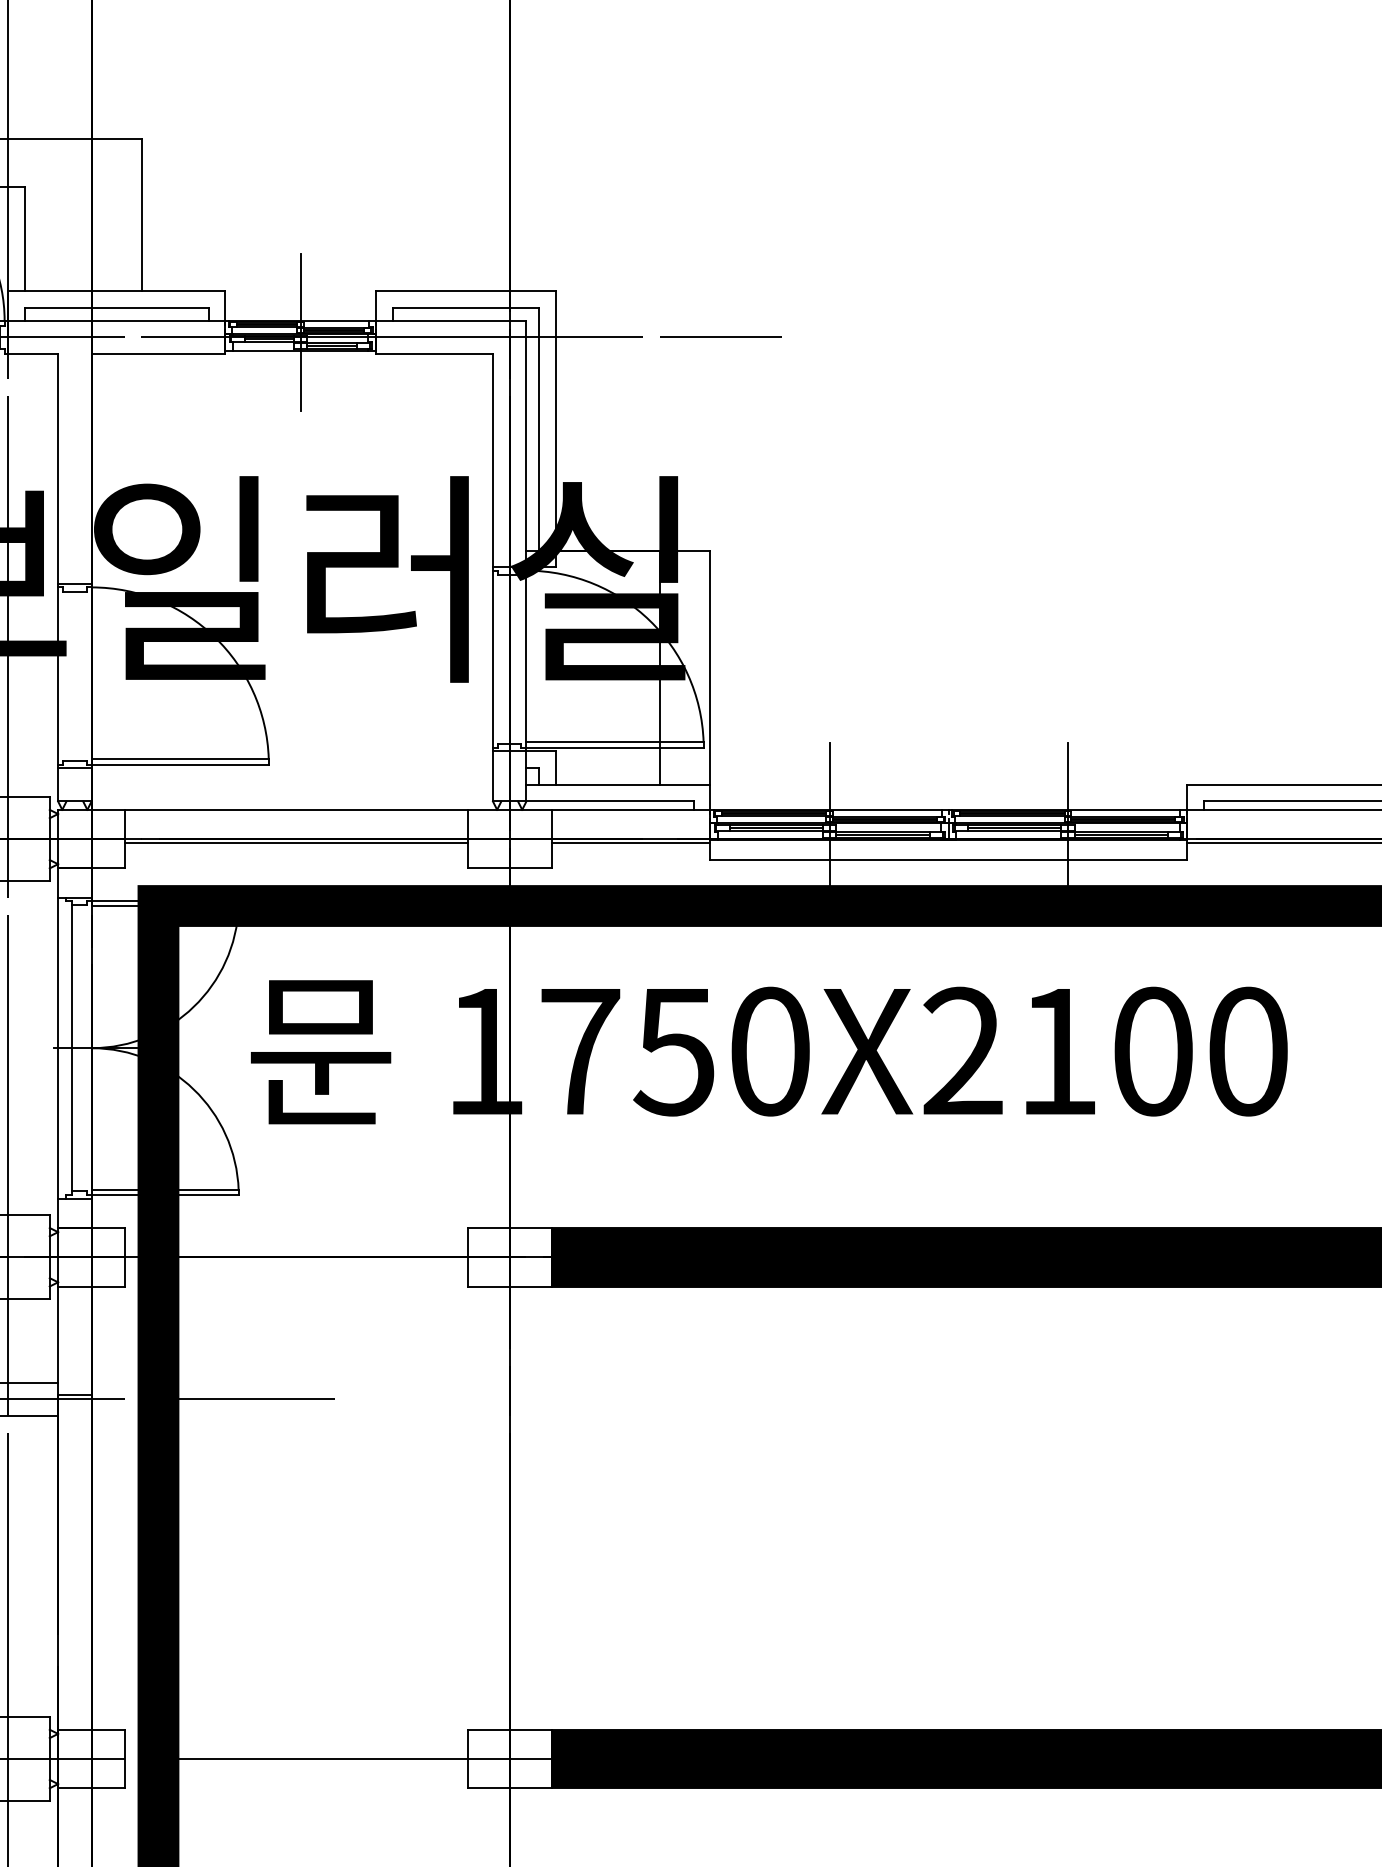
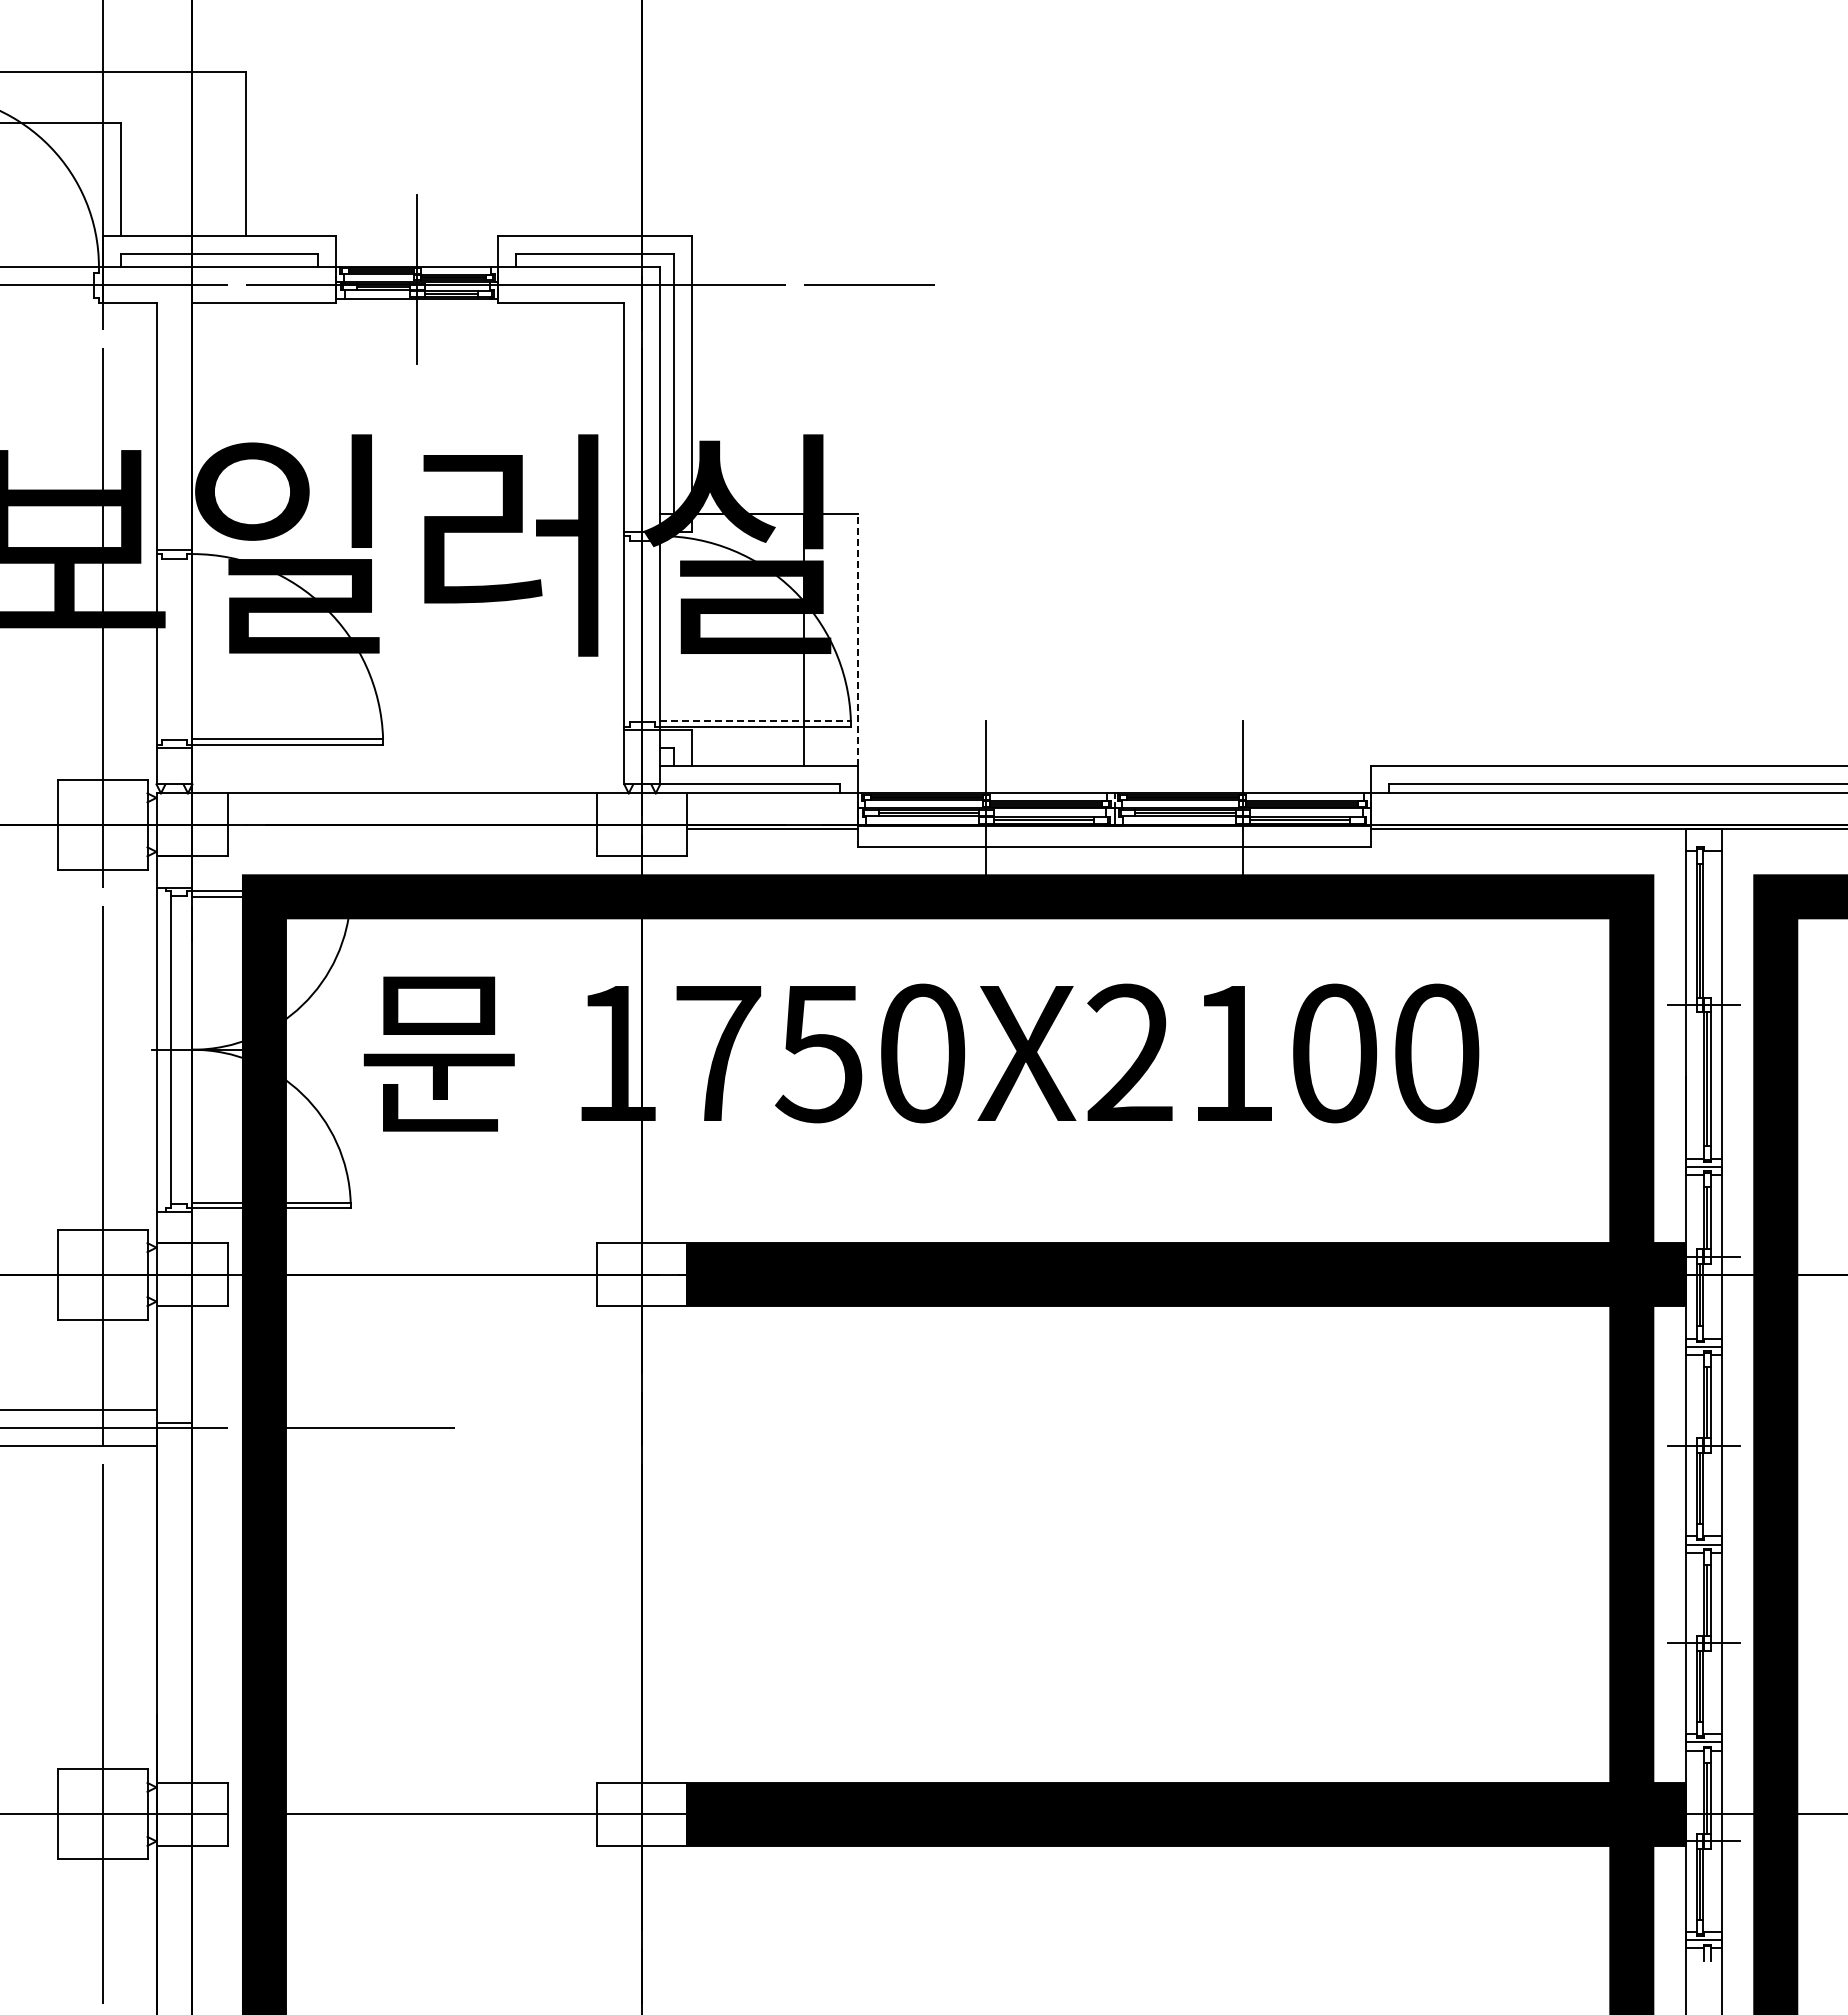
line: (710, 667) -> (858, 640), solid -> dashed
line: (615, 742) -> (756, 720), solid -> dashed
line: (296, 843) -> (412, 829), removed

